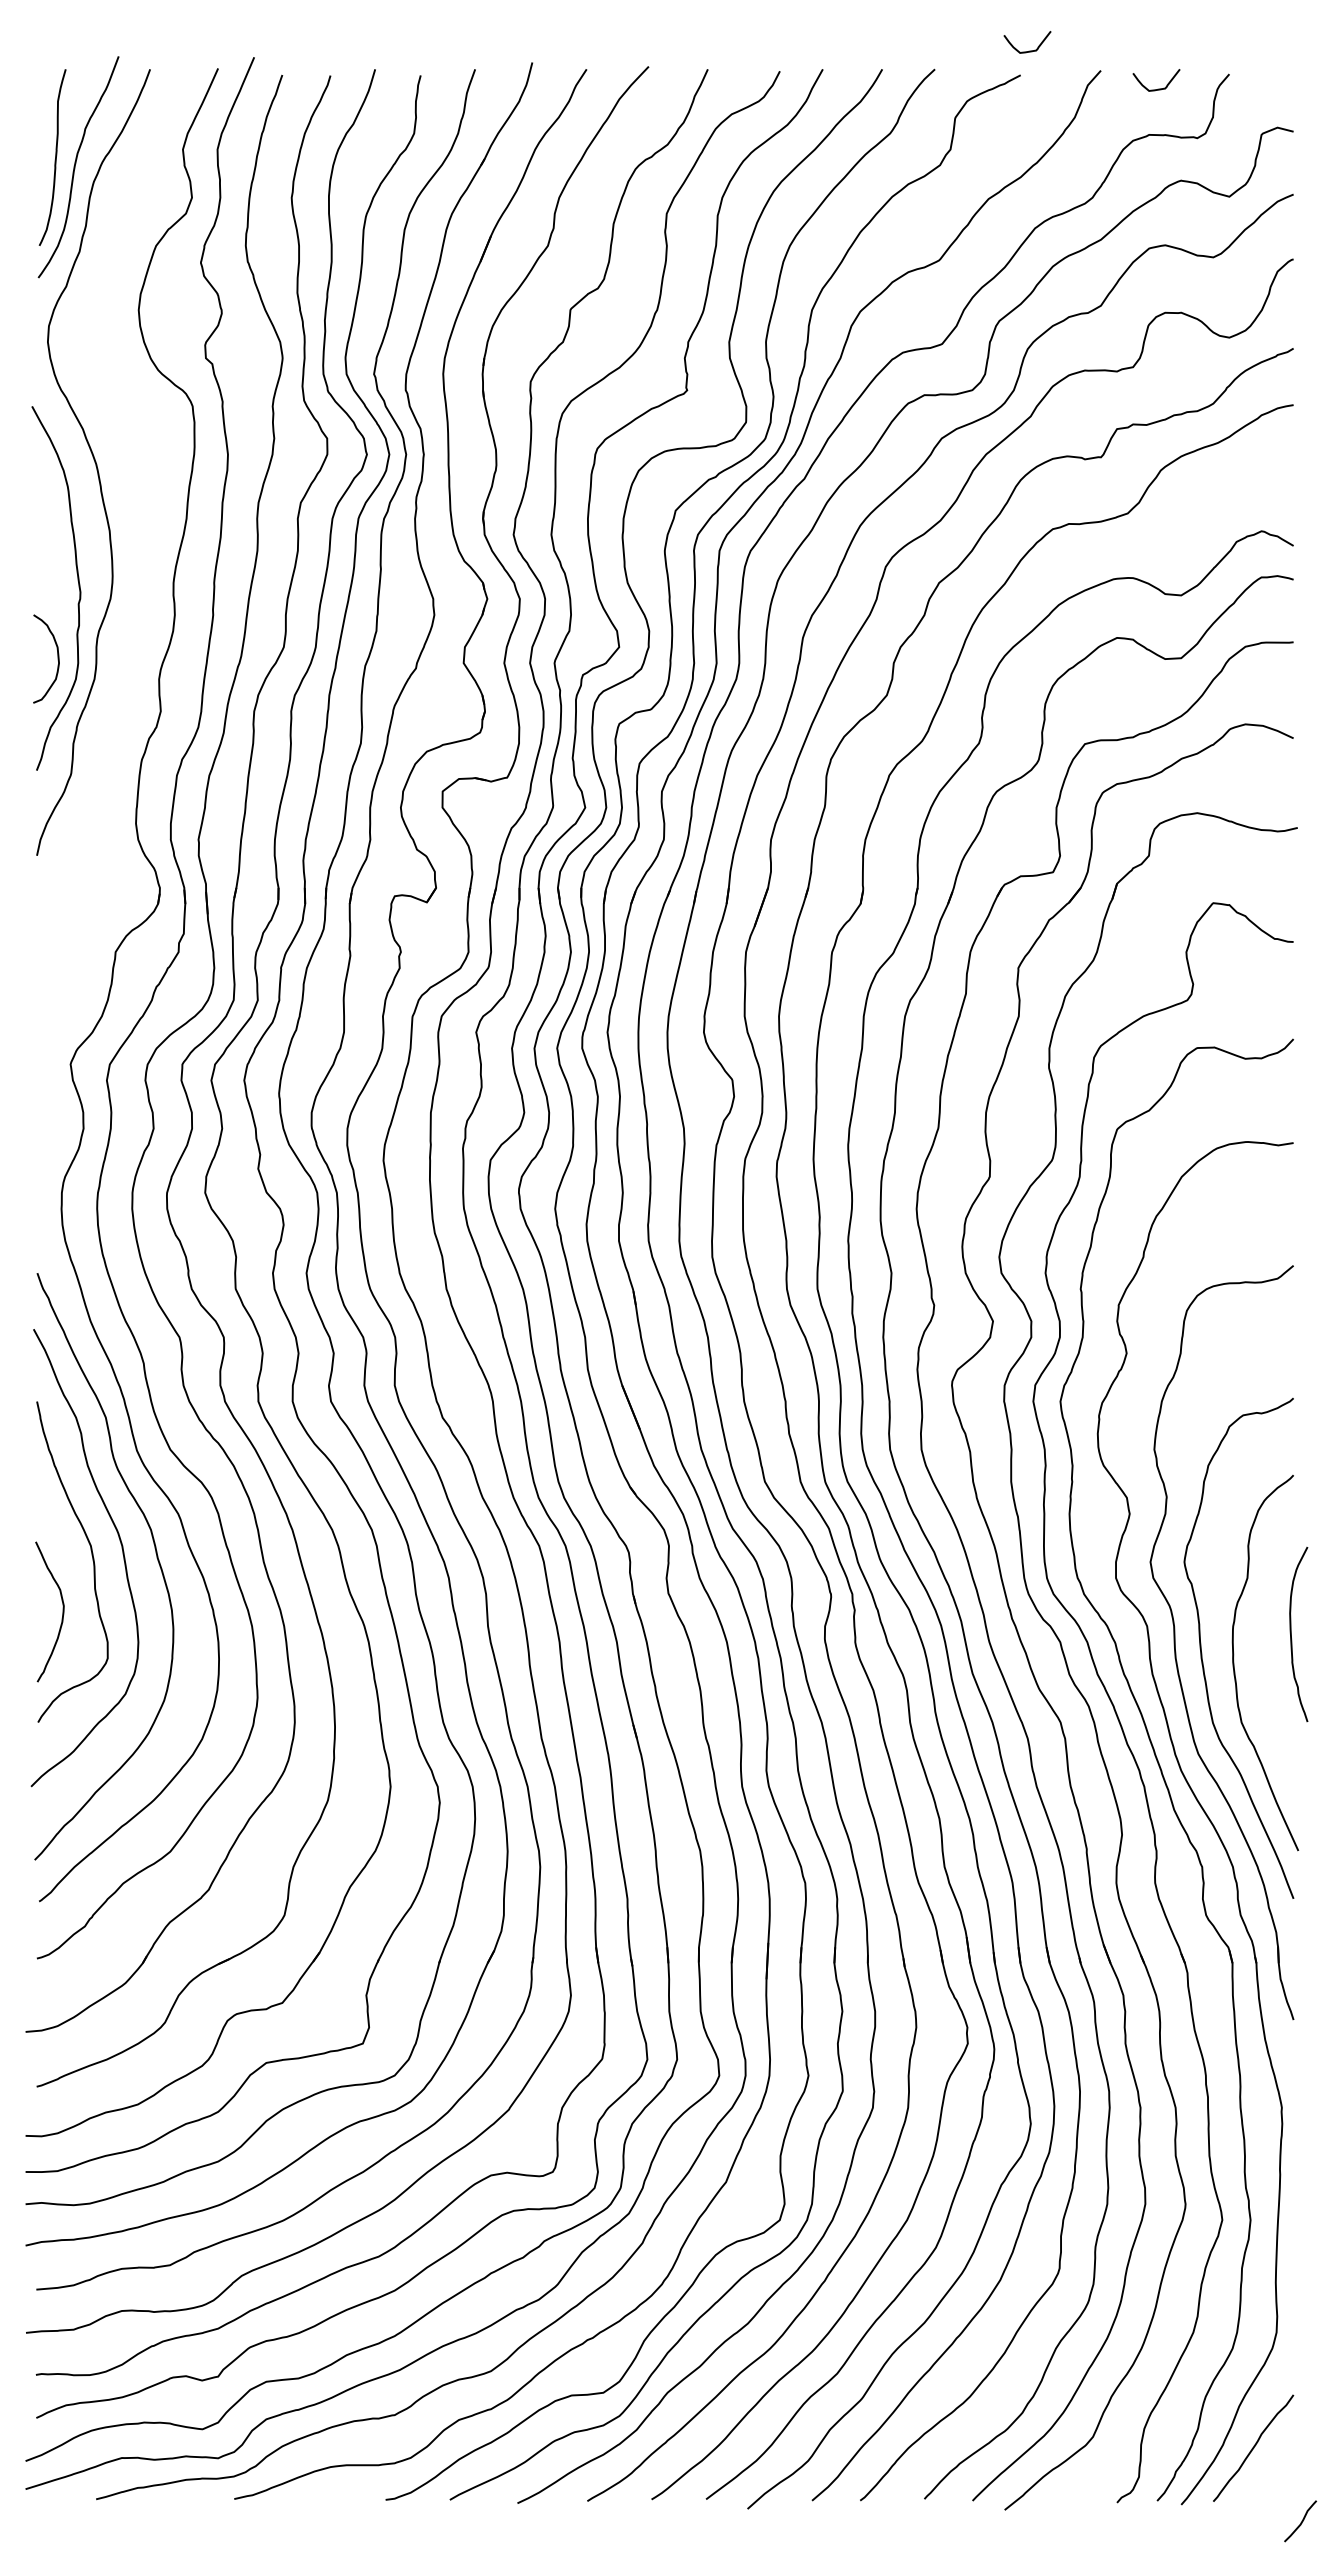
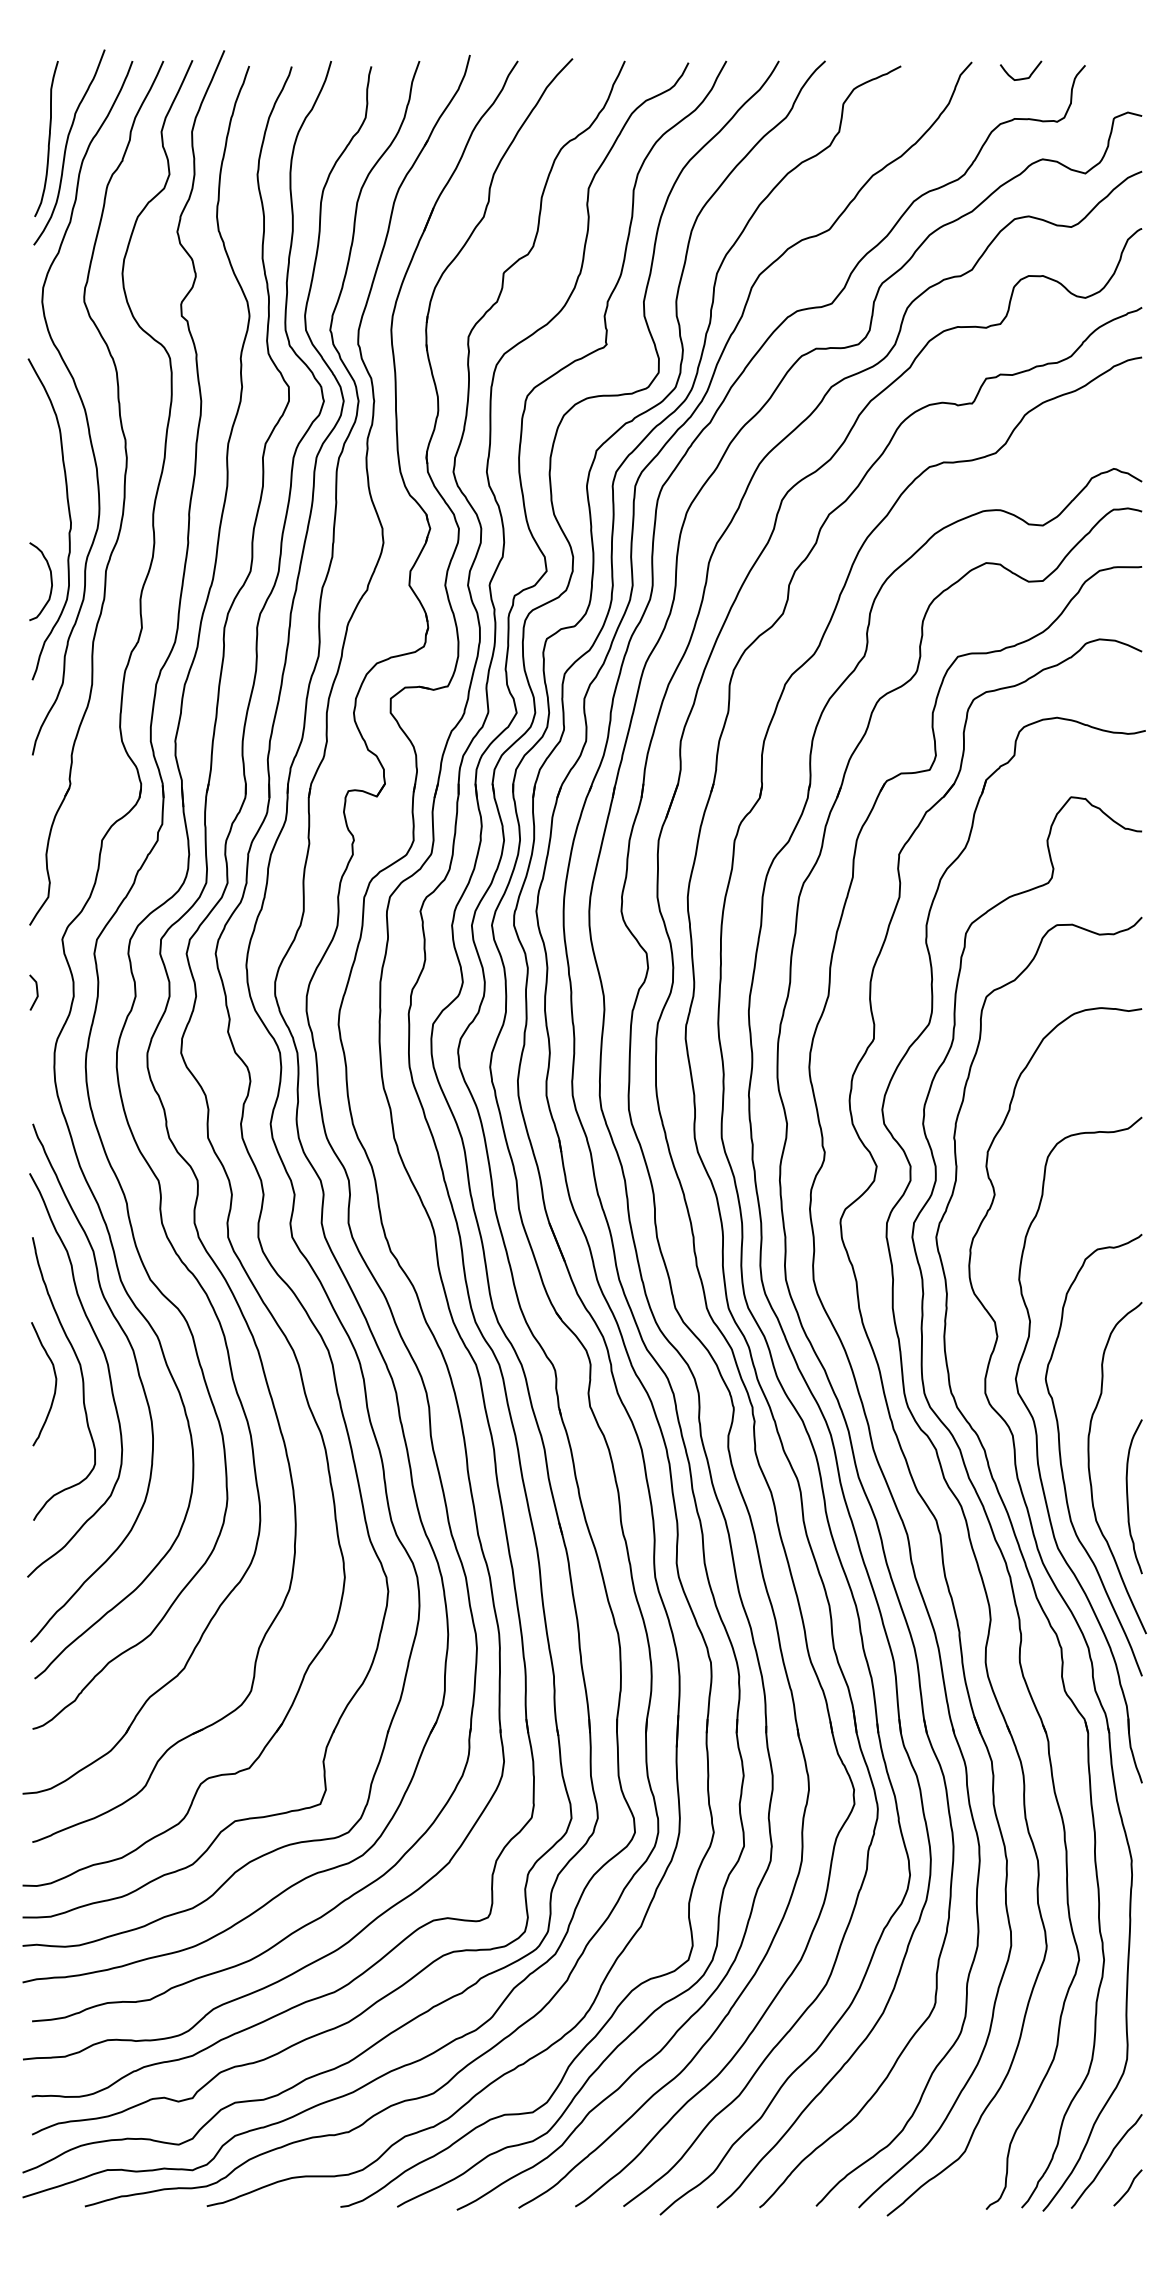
curve: (1029, 50) -> (908, 44), removed
part: (140, 558) -> (124, 492), added
line: (41, 1124) -> (36, 992), added
curve: (62, 1611) -> (55, 1383), moved
curve: (1291, 1634) -> (1127, 1496), moved
curve: (1301, 2521) -> (1128, 2188), moved

